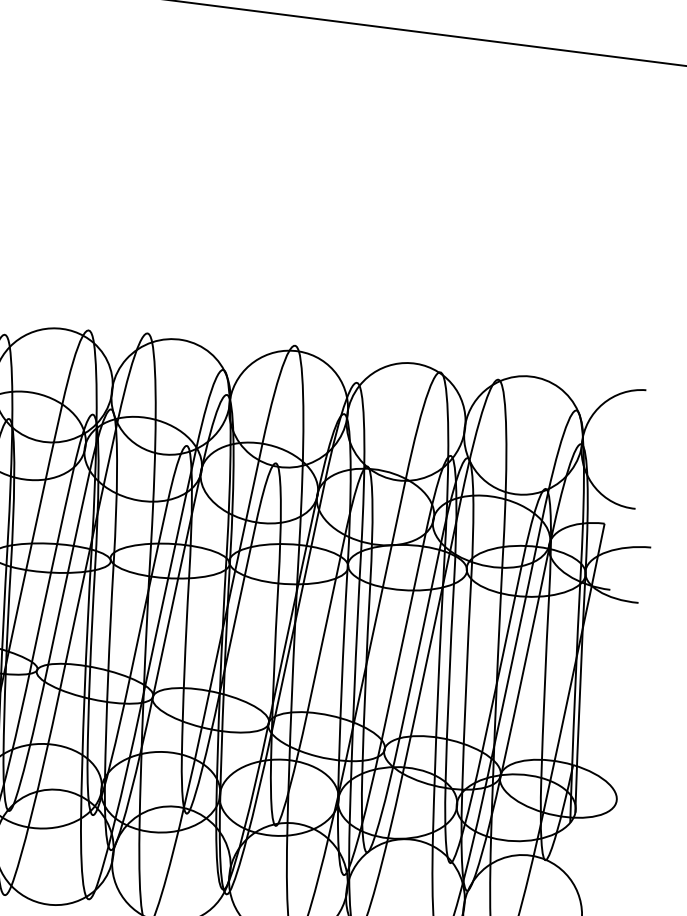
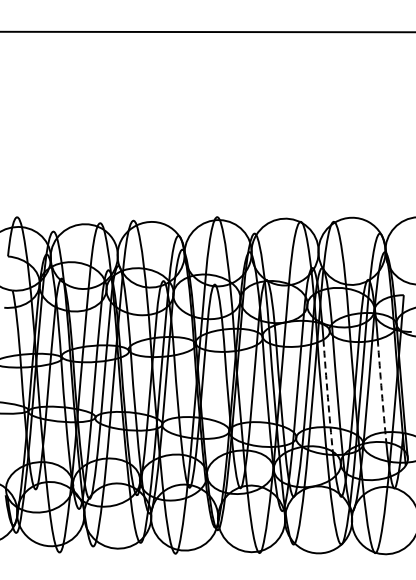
arc: (448, 686) -> (327, 397), solid -> dashed
arc: (543, 689) -> (381, 392), solid -> dashed

